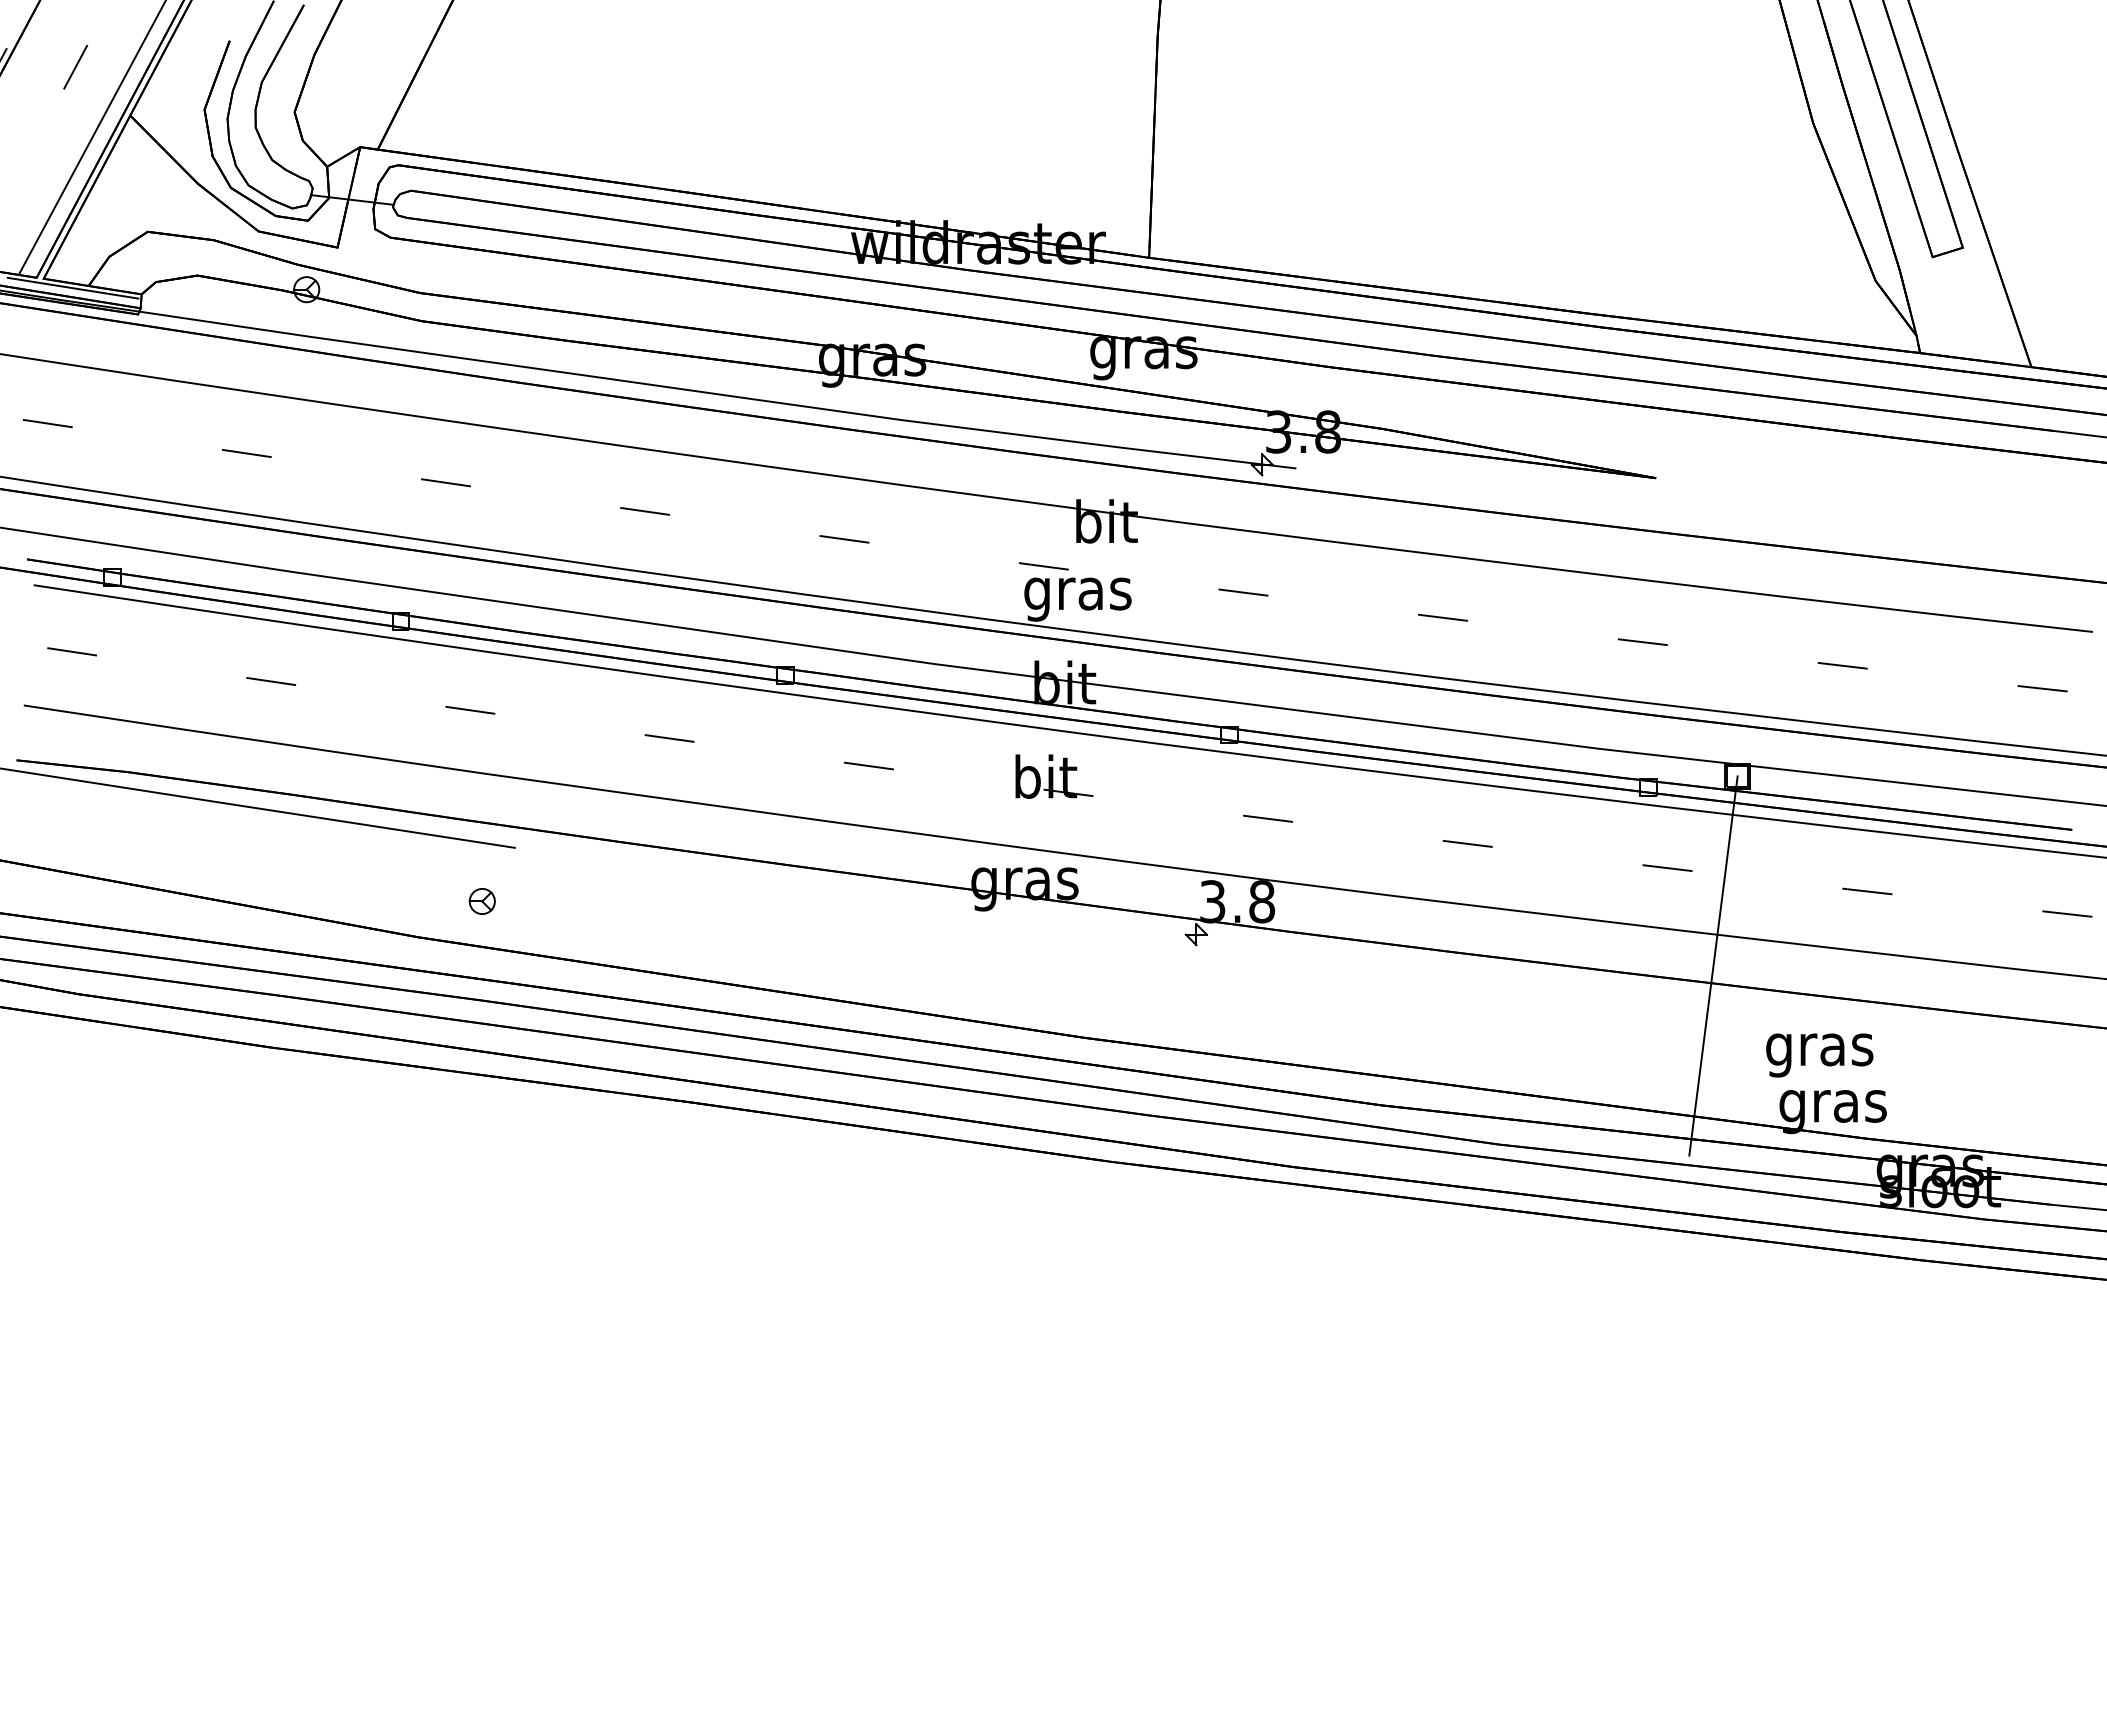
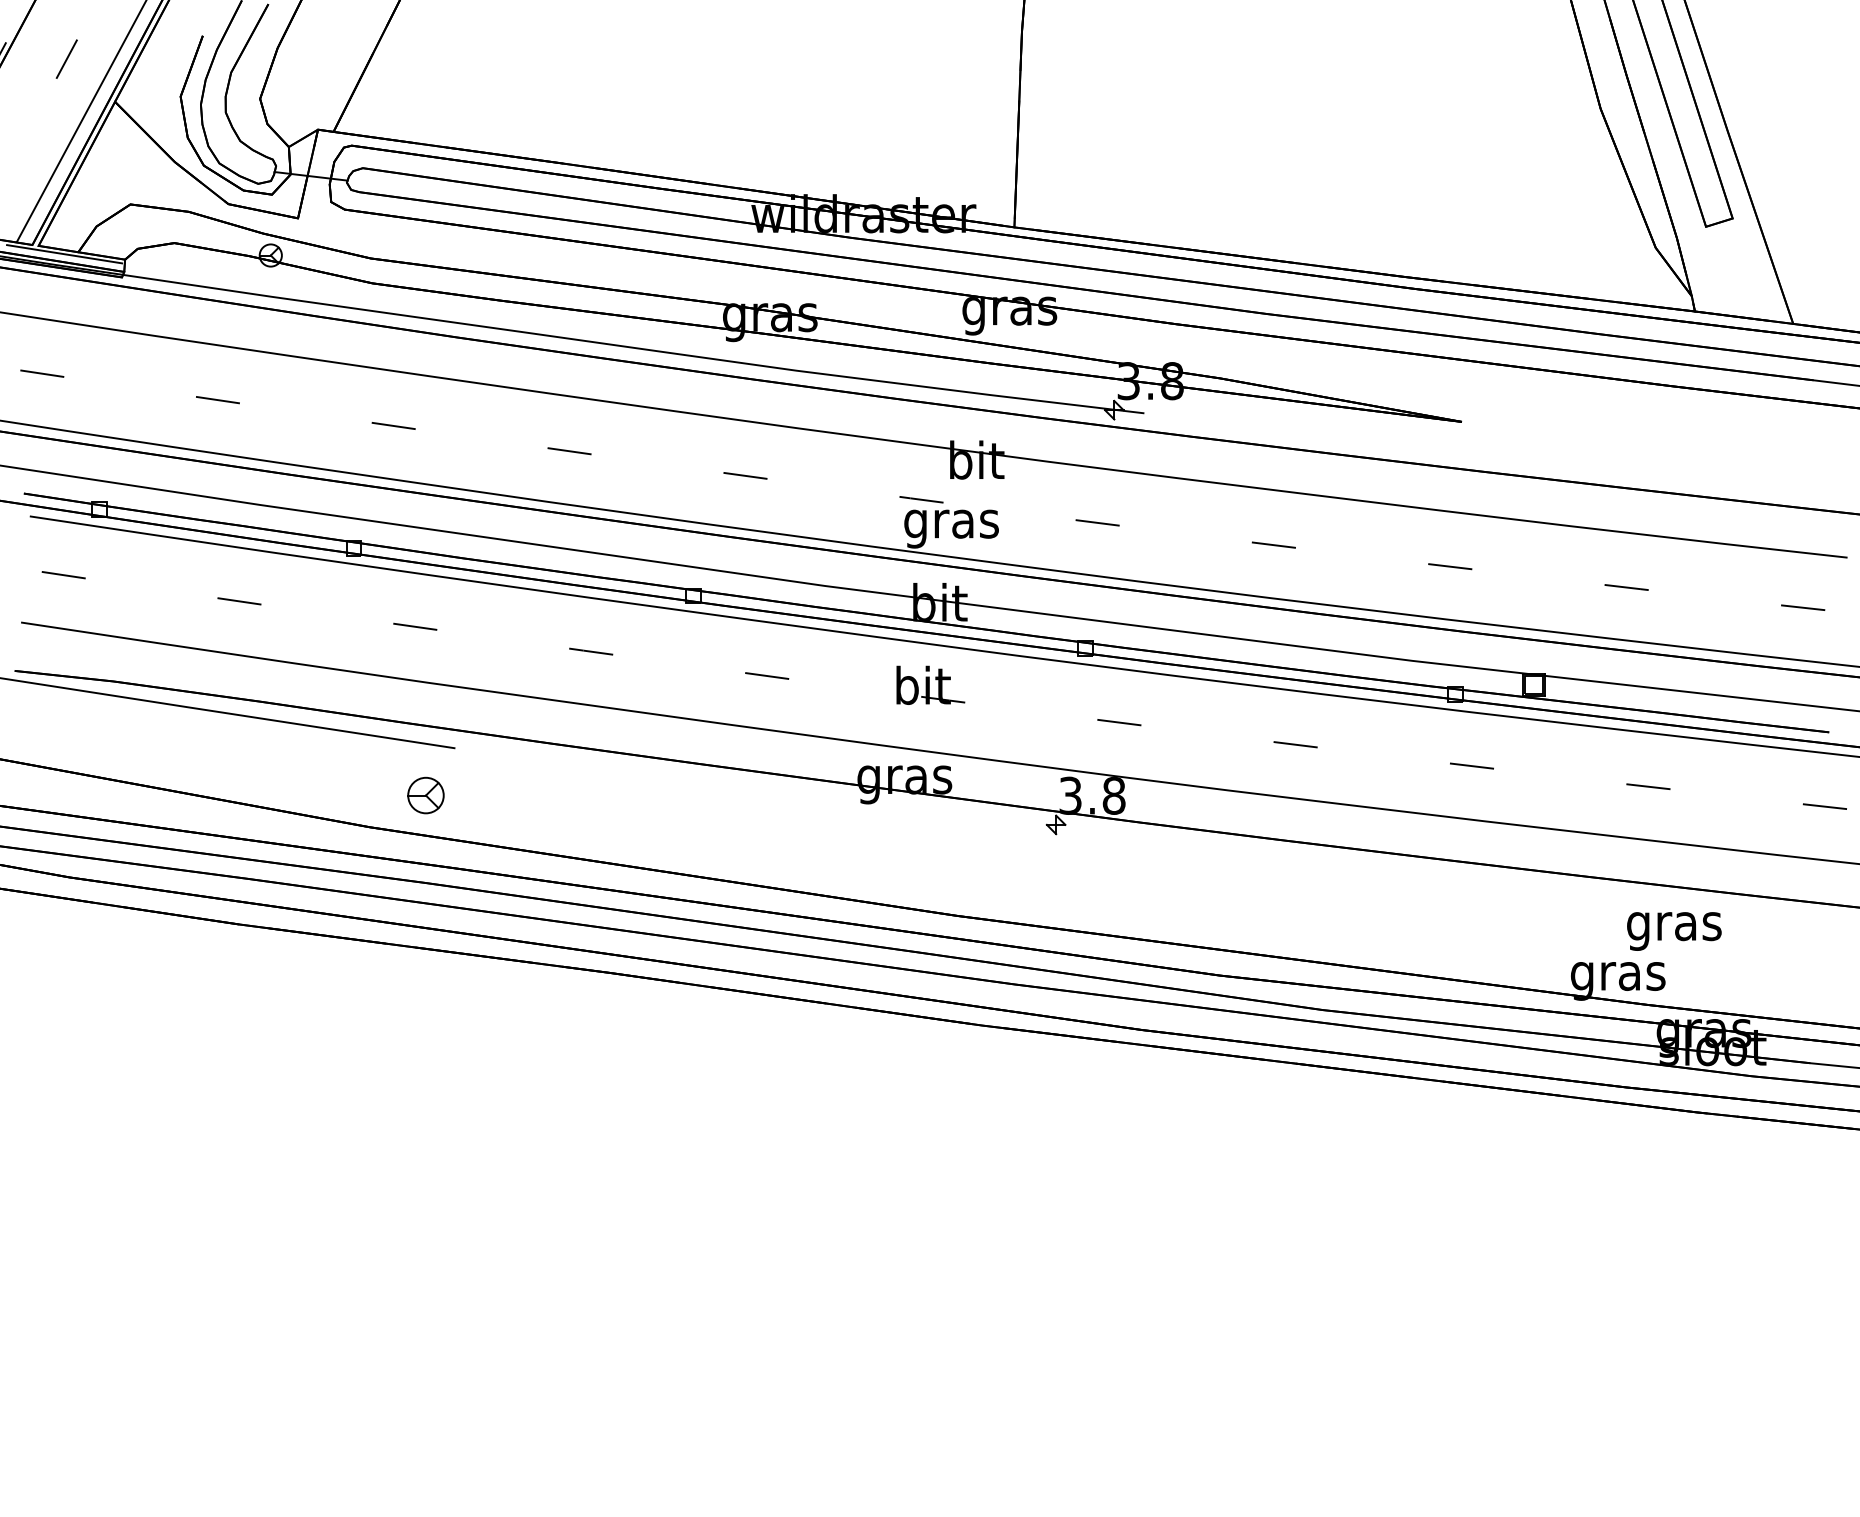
part: (481, 901) -> (425, 795), size x1.6
line: (1713, 965) -> (1512, 852), removed
text: (1819, 1055) -> (1674, 931), moved

